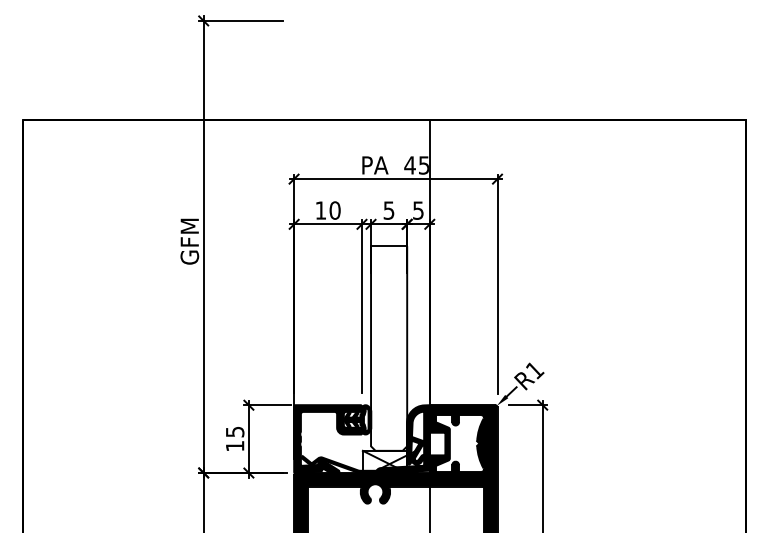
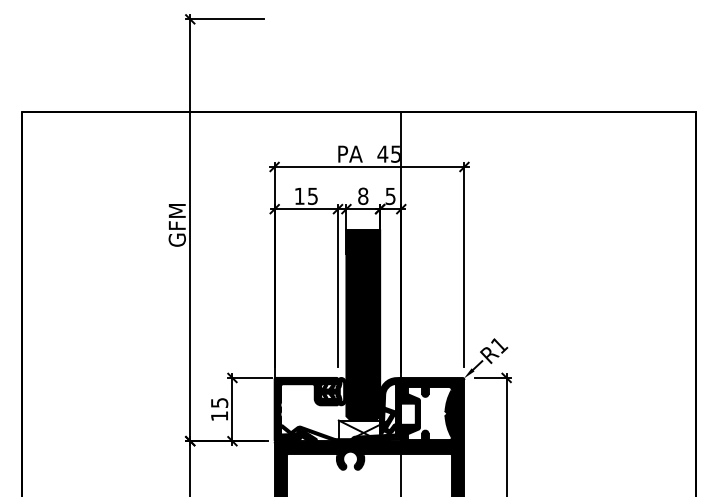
text: (334, 209) -> (312, 195), 10 -> 15
text: (389, 209) -> (363, 195), 5 -> 8
fill: (389, 347) -> (363, 324), added

